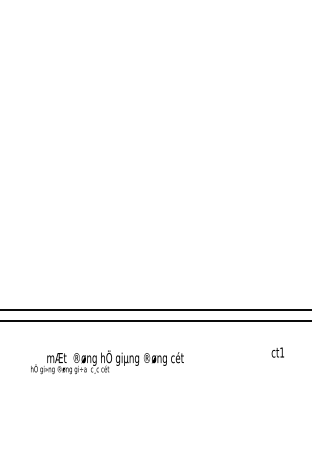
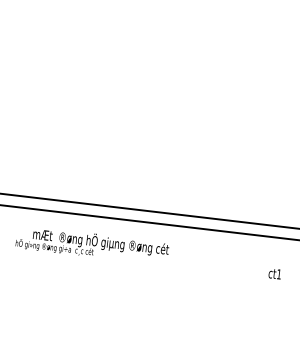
text: (277, 352) -> (274, 273), moved
text: (107, 362) -> (92, 245), moved

